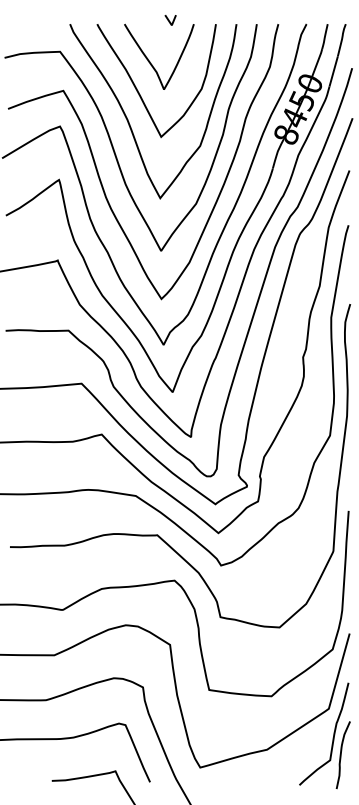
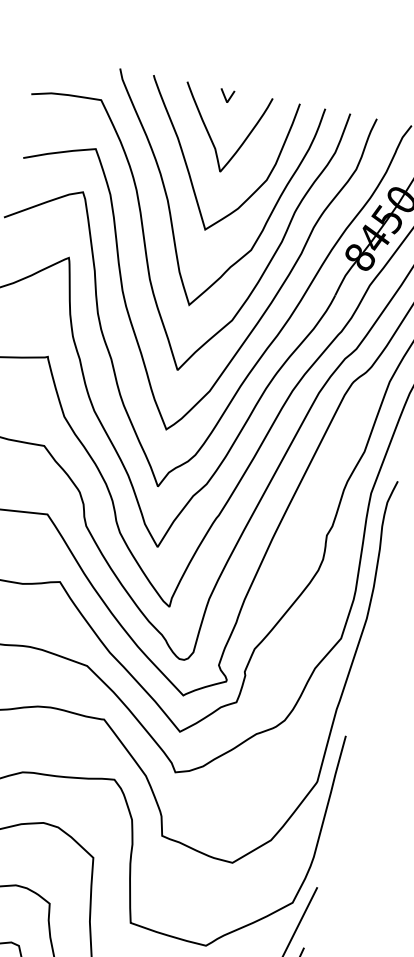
curve: (169, 20) -> (225, 95), moved

